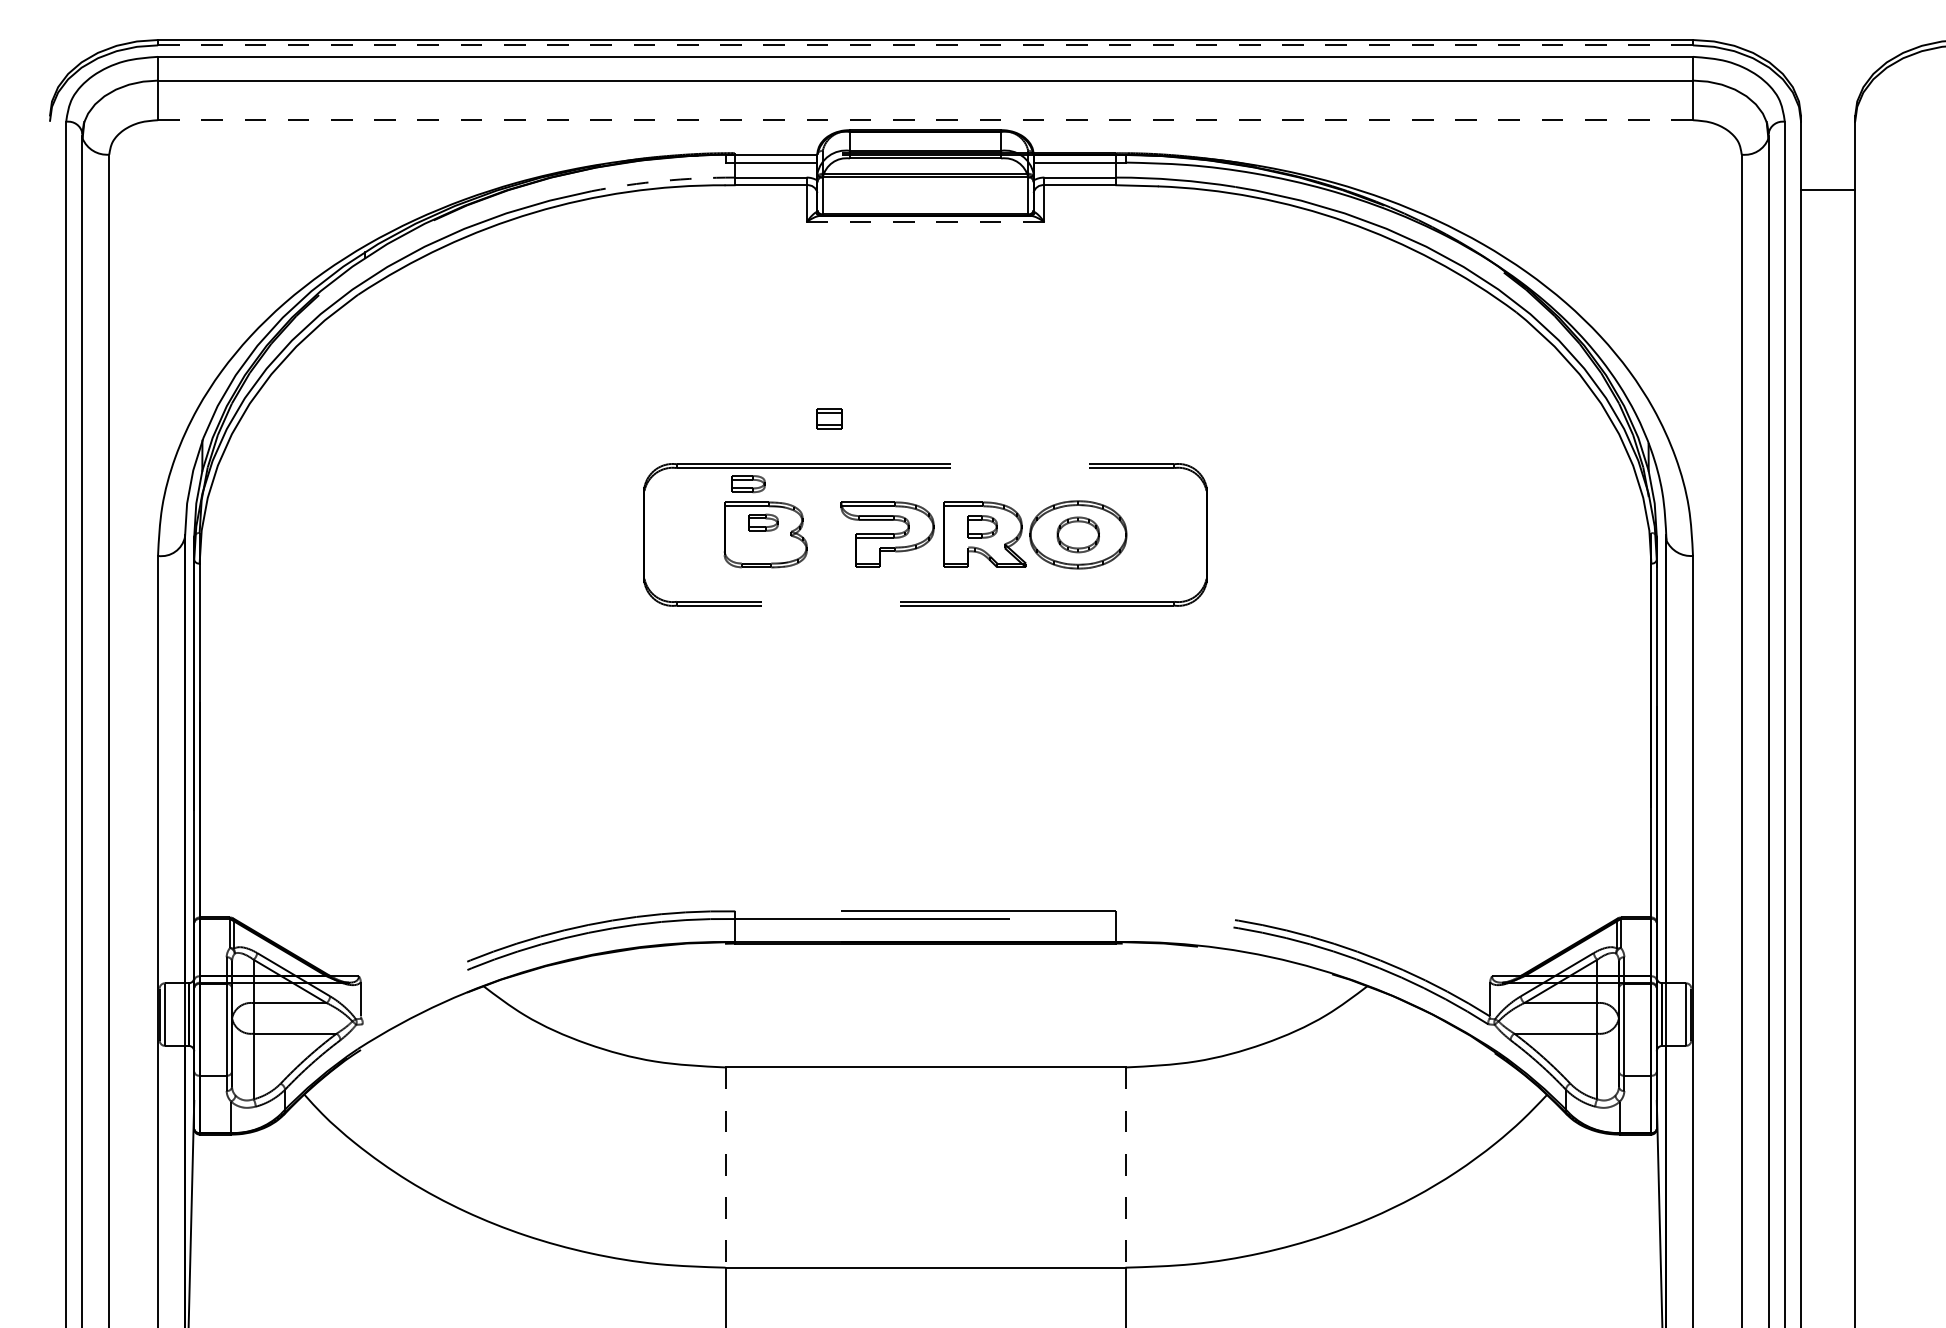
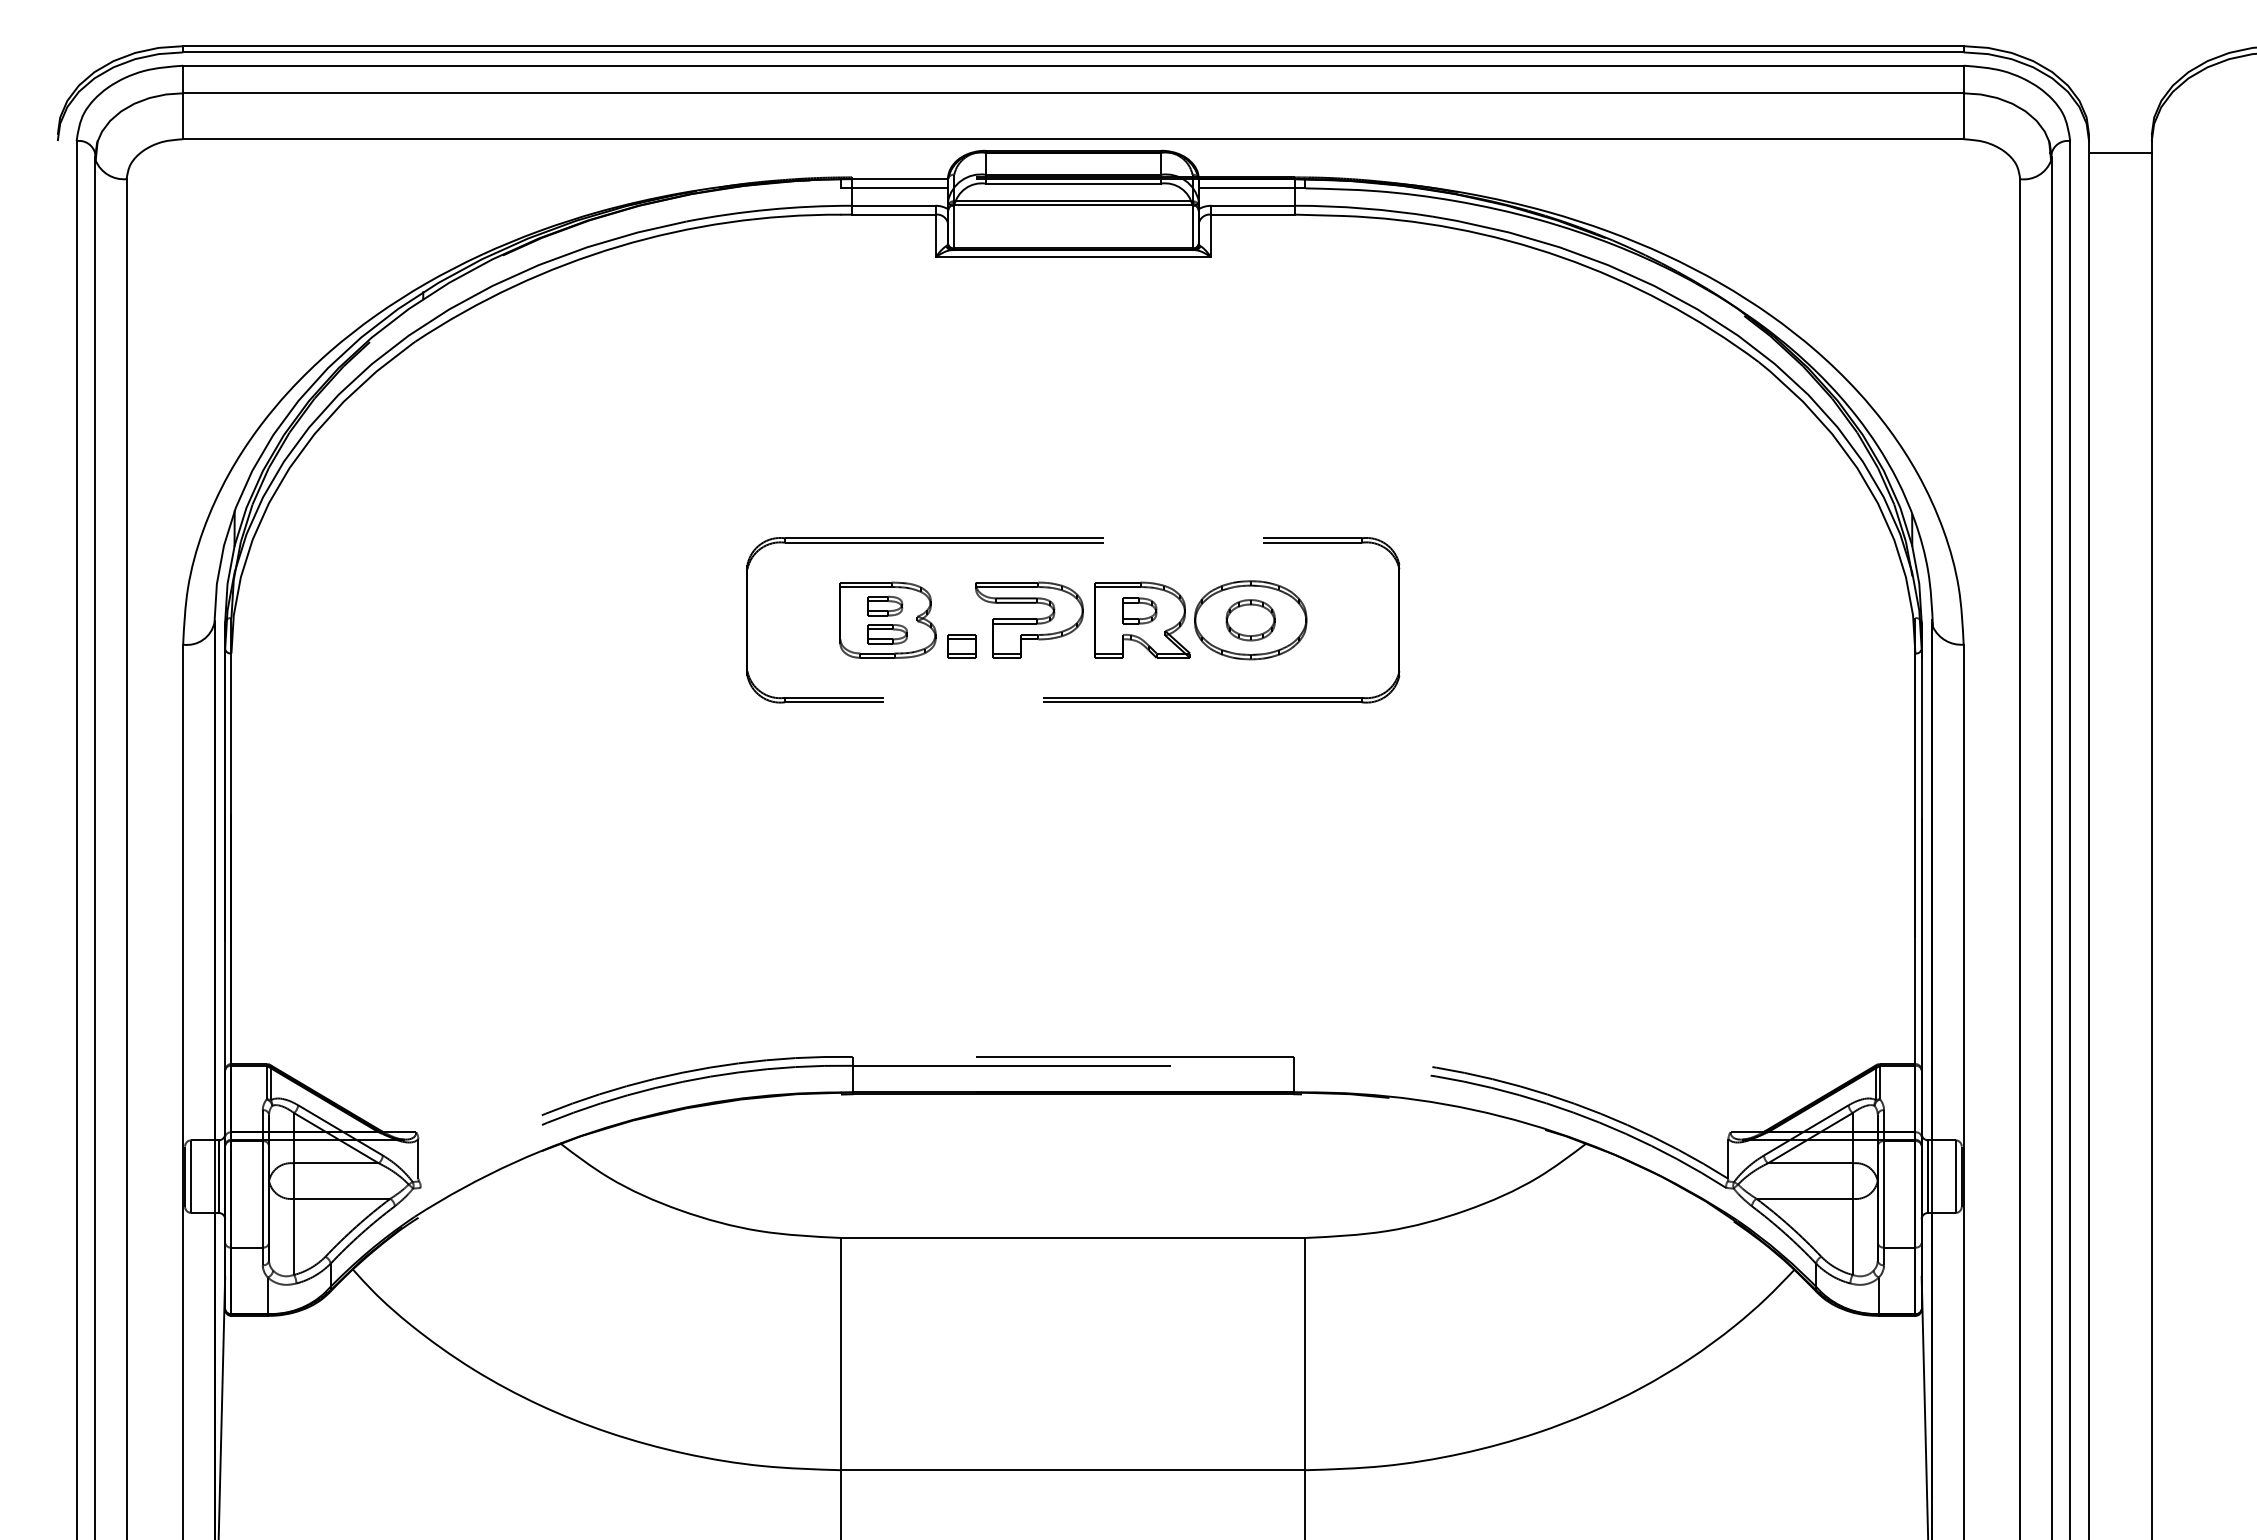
line: (924, 45) -> (1072, 52), dashed -> solid
line: (924, 120) -> (1072, 139), dashed -> solid
arc: (662, 180) -> (768, 209), dashed -> solid
line: (1828, 190) -> (2120, 153), moved
line: (925, 222) -> (1073, 257), dashed -> solid
part: (829, 418) -> (961, 646), moved
part: (747, 484) -> (887, 634), moved
line: (725, 1167) -> (841, 1354), dashed -> solid
line: (1125, 1167) -> (1305, 1354), dashed -> solid

